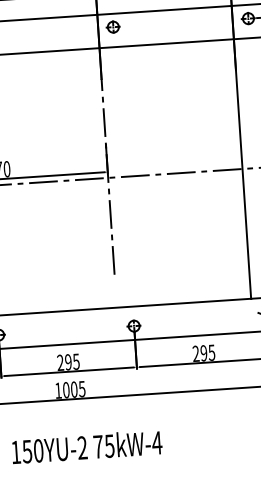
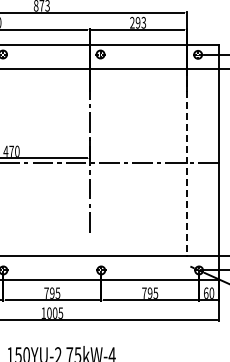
line: (242, 168) -> (186, 162), solid -> dashed
text: (196, 352) -> (144, 292), 295 -> 795
text: (60, 361) -> (46, 292), 295 -> 795

